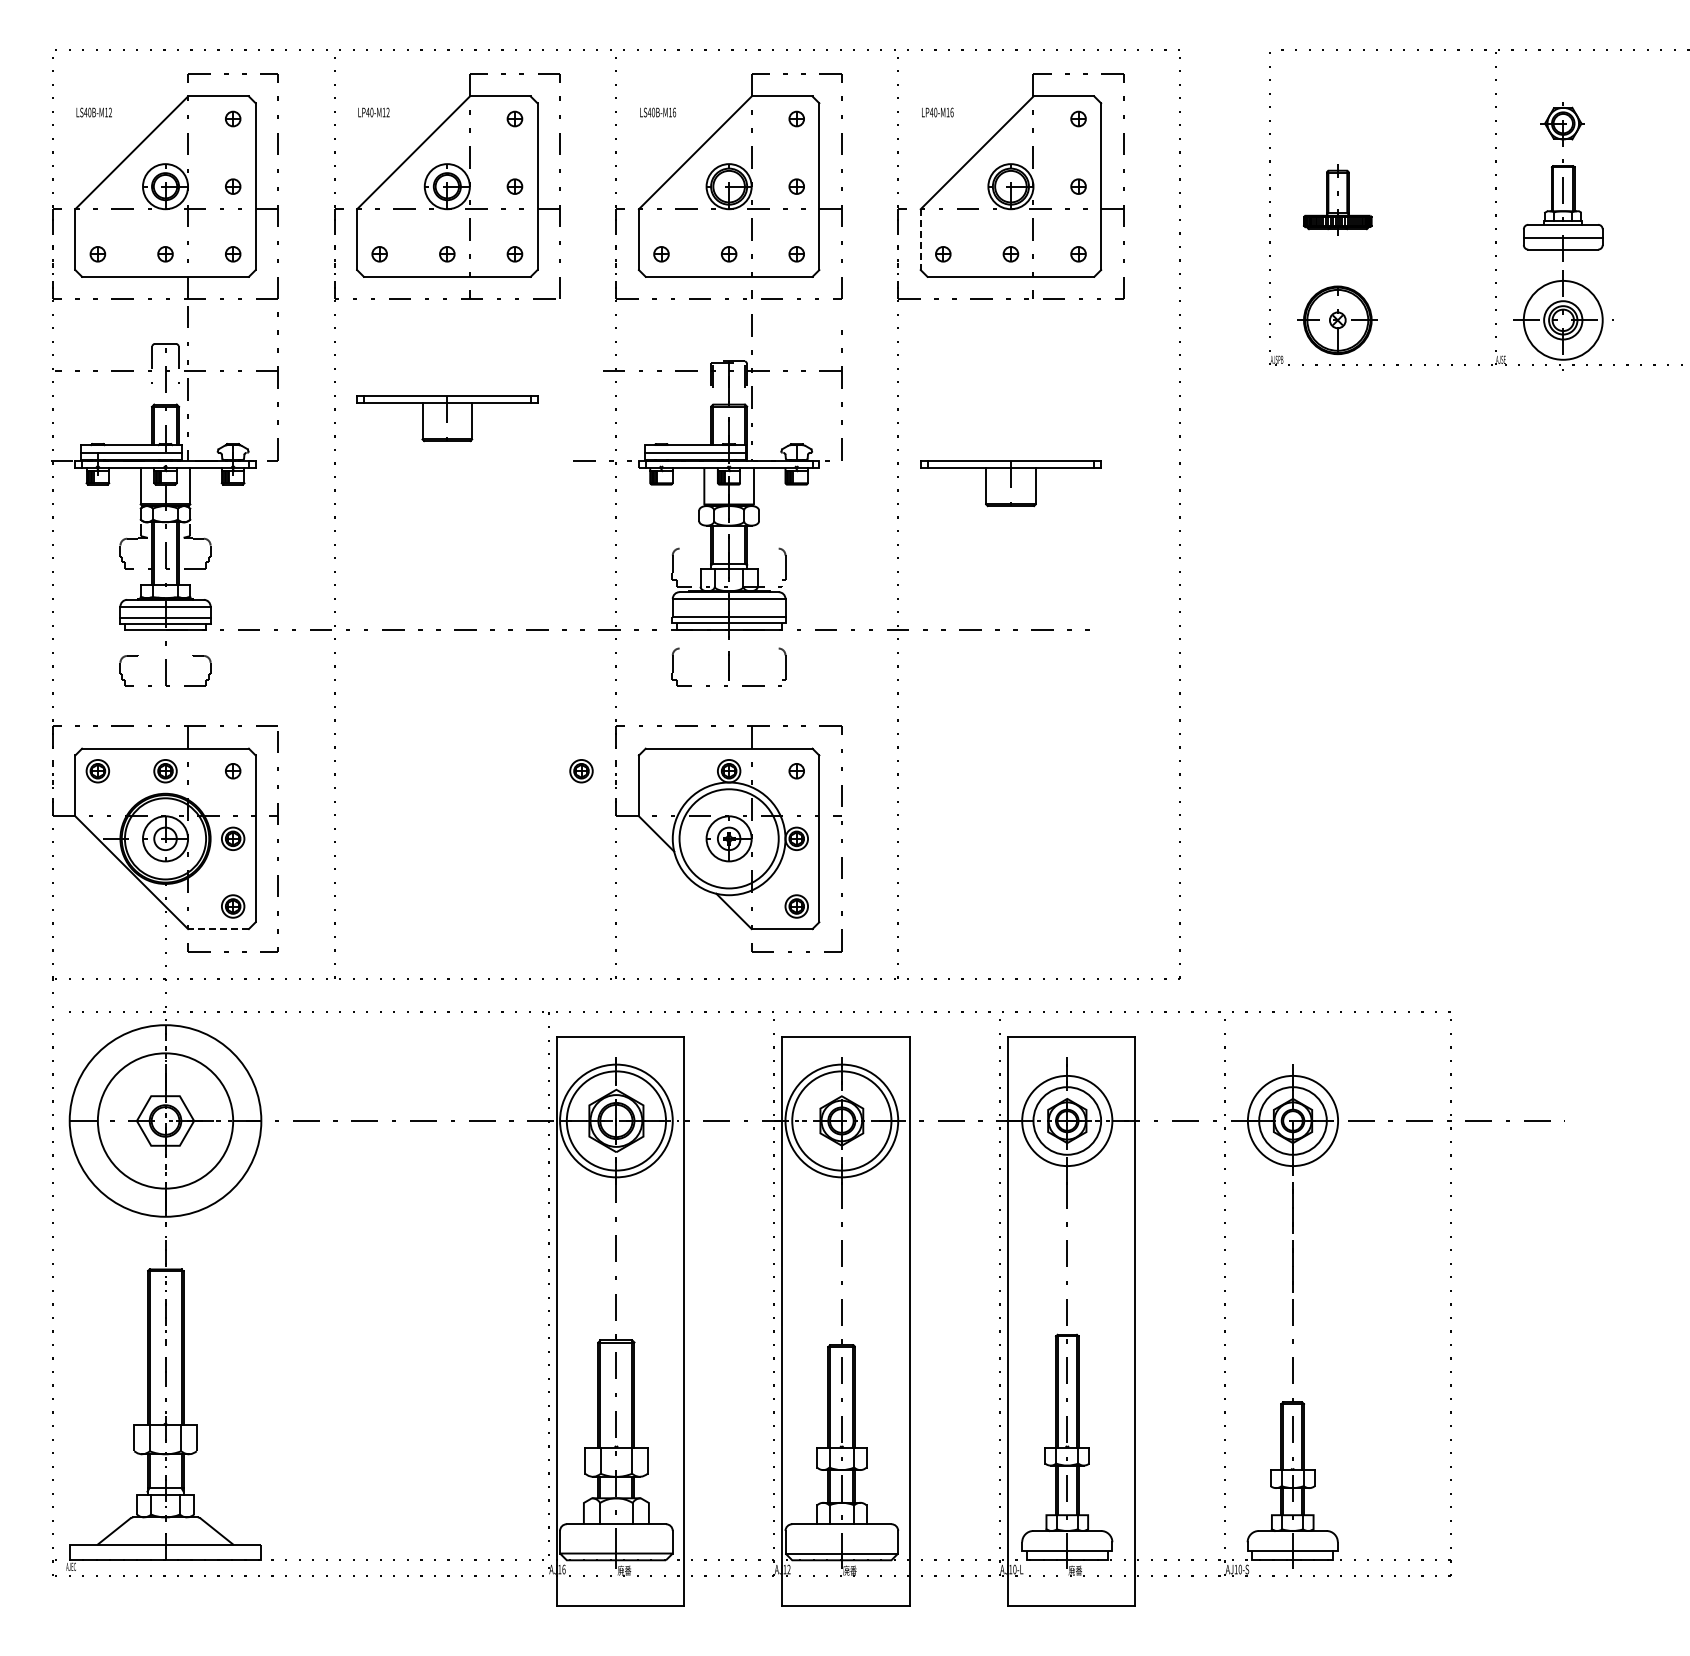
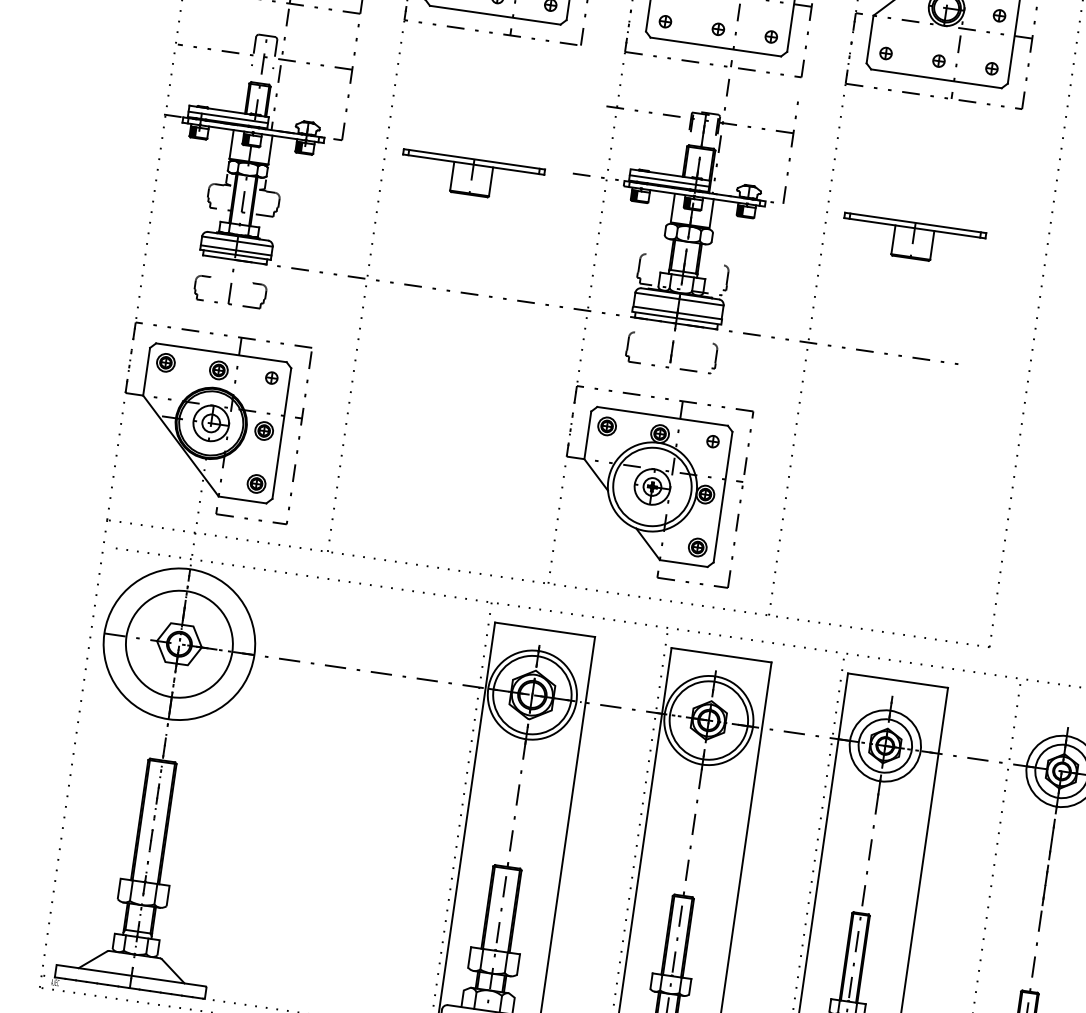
line: (920, 240) -> (869, 40), dashed -> solid
part: (447, 418) -> (472, 177), moved
part: (581, 771) -> (607, 426), moved
line: (218, 929) -> (242, 500), dashed -> solid

